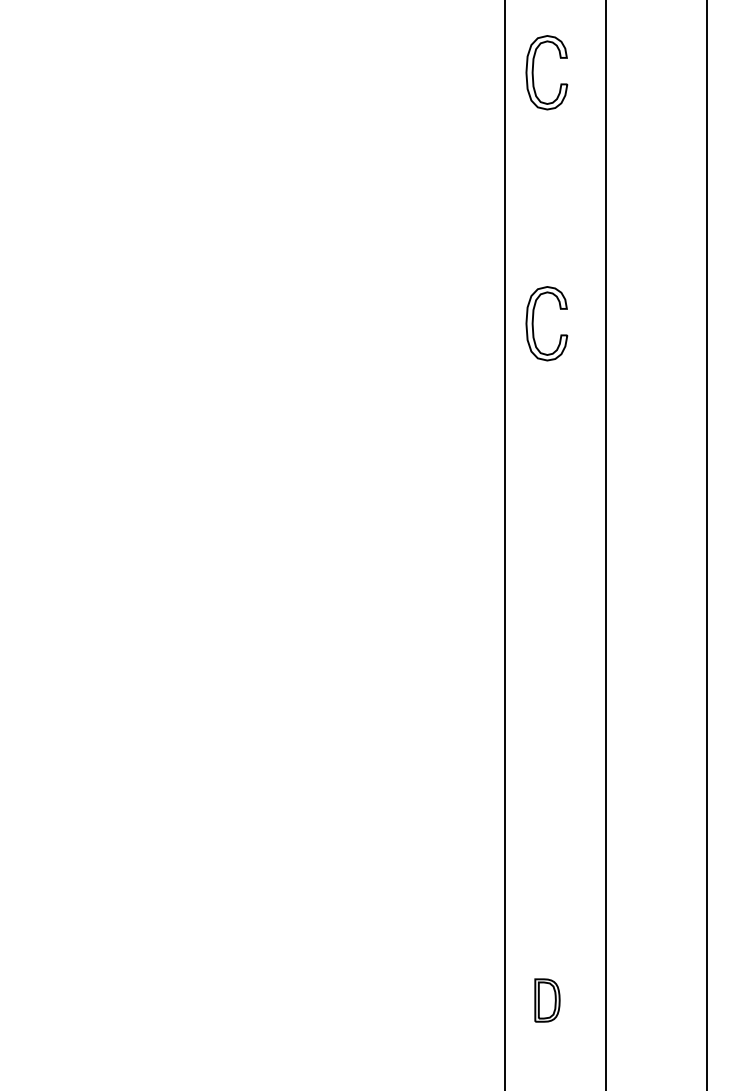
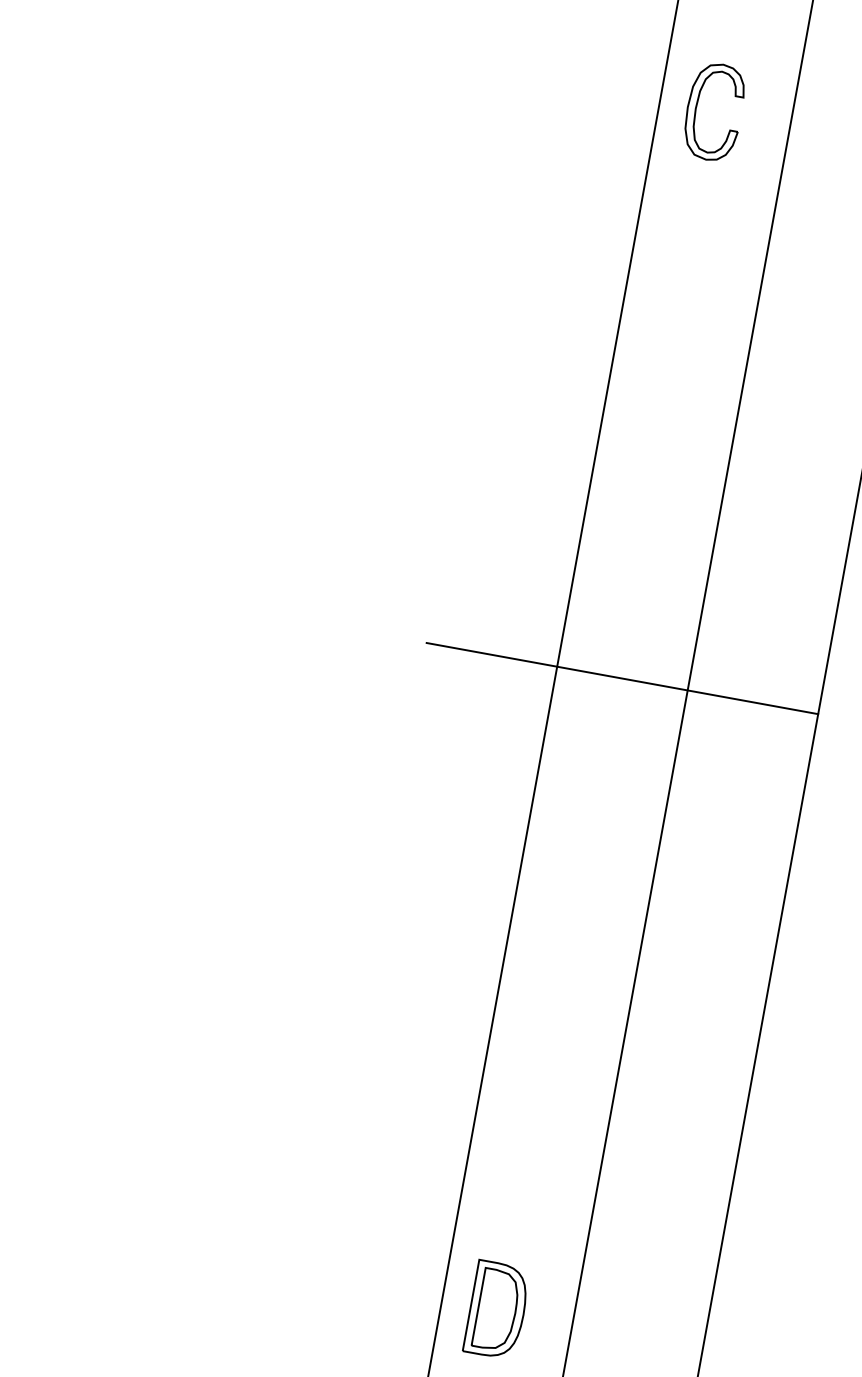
part: (533, 323) -> (638, 432), removed
line: (554, 509) -> (621, 677), added
part: (547, 1000) -> (497, 1310), size x1.67

